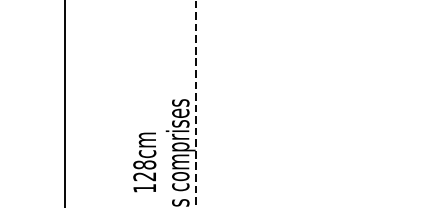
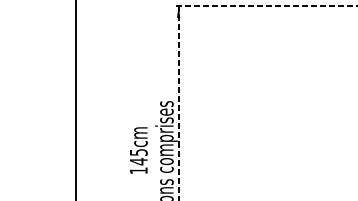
text: (144, 171) -> (138, 157), 128cm -> 145cm

